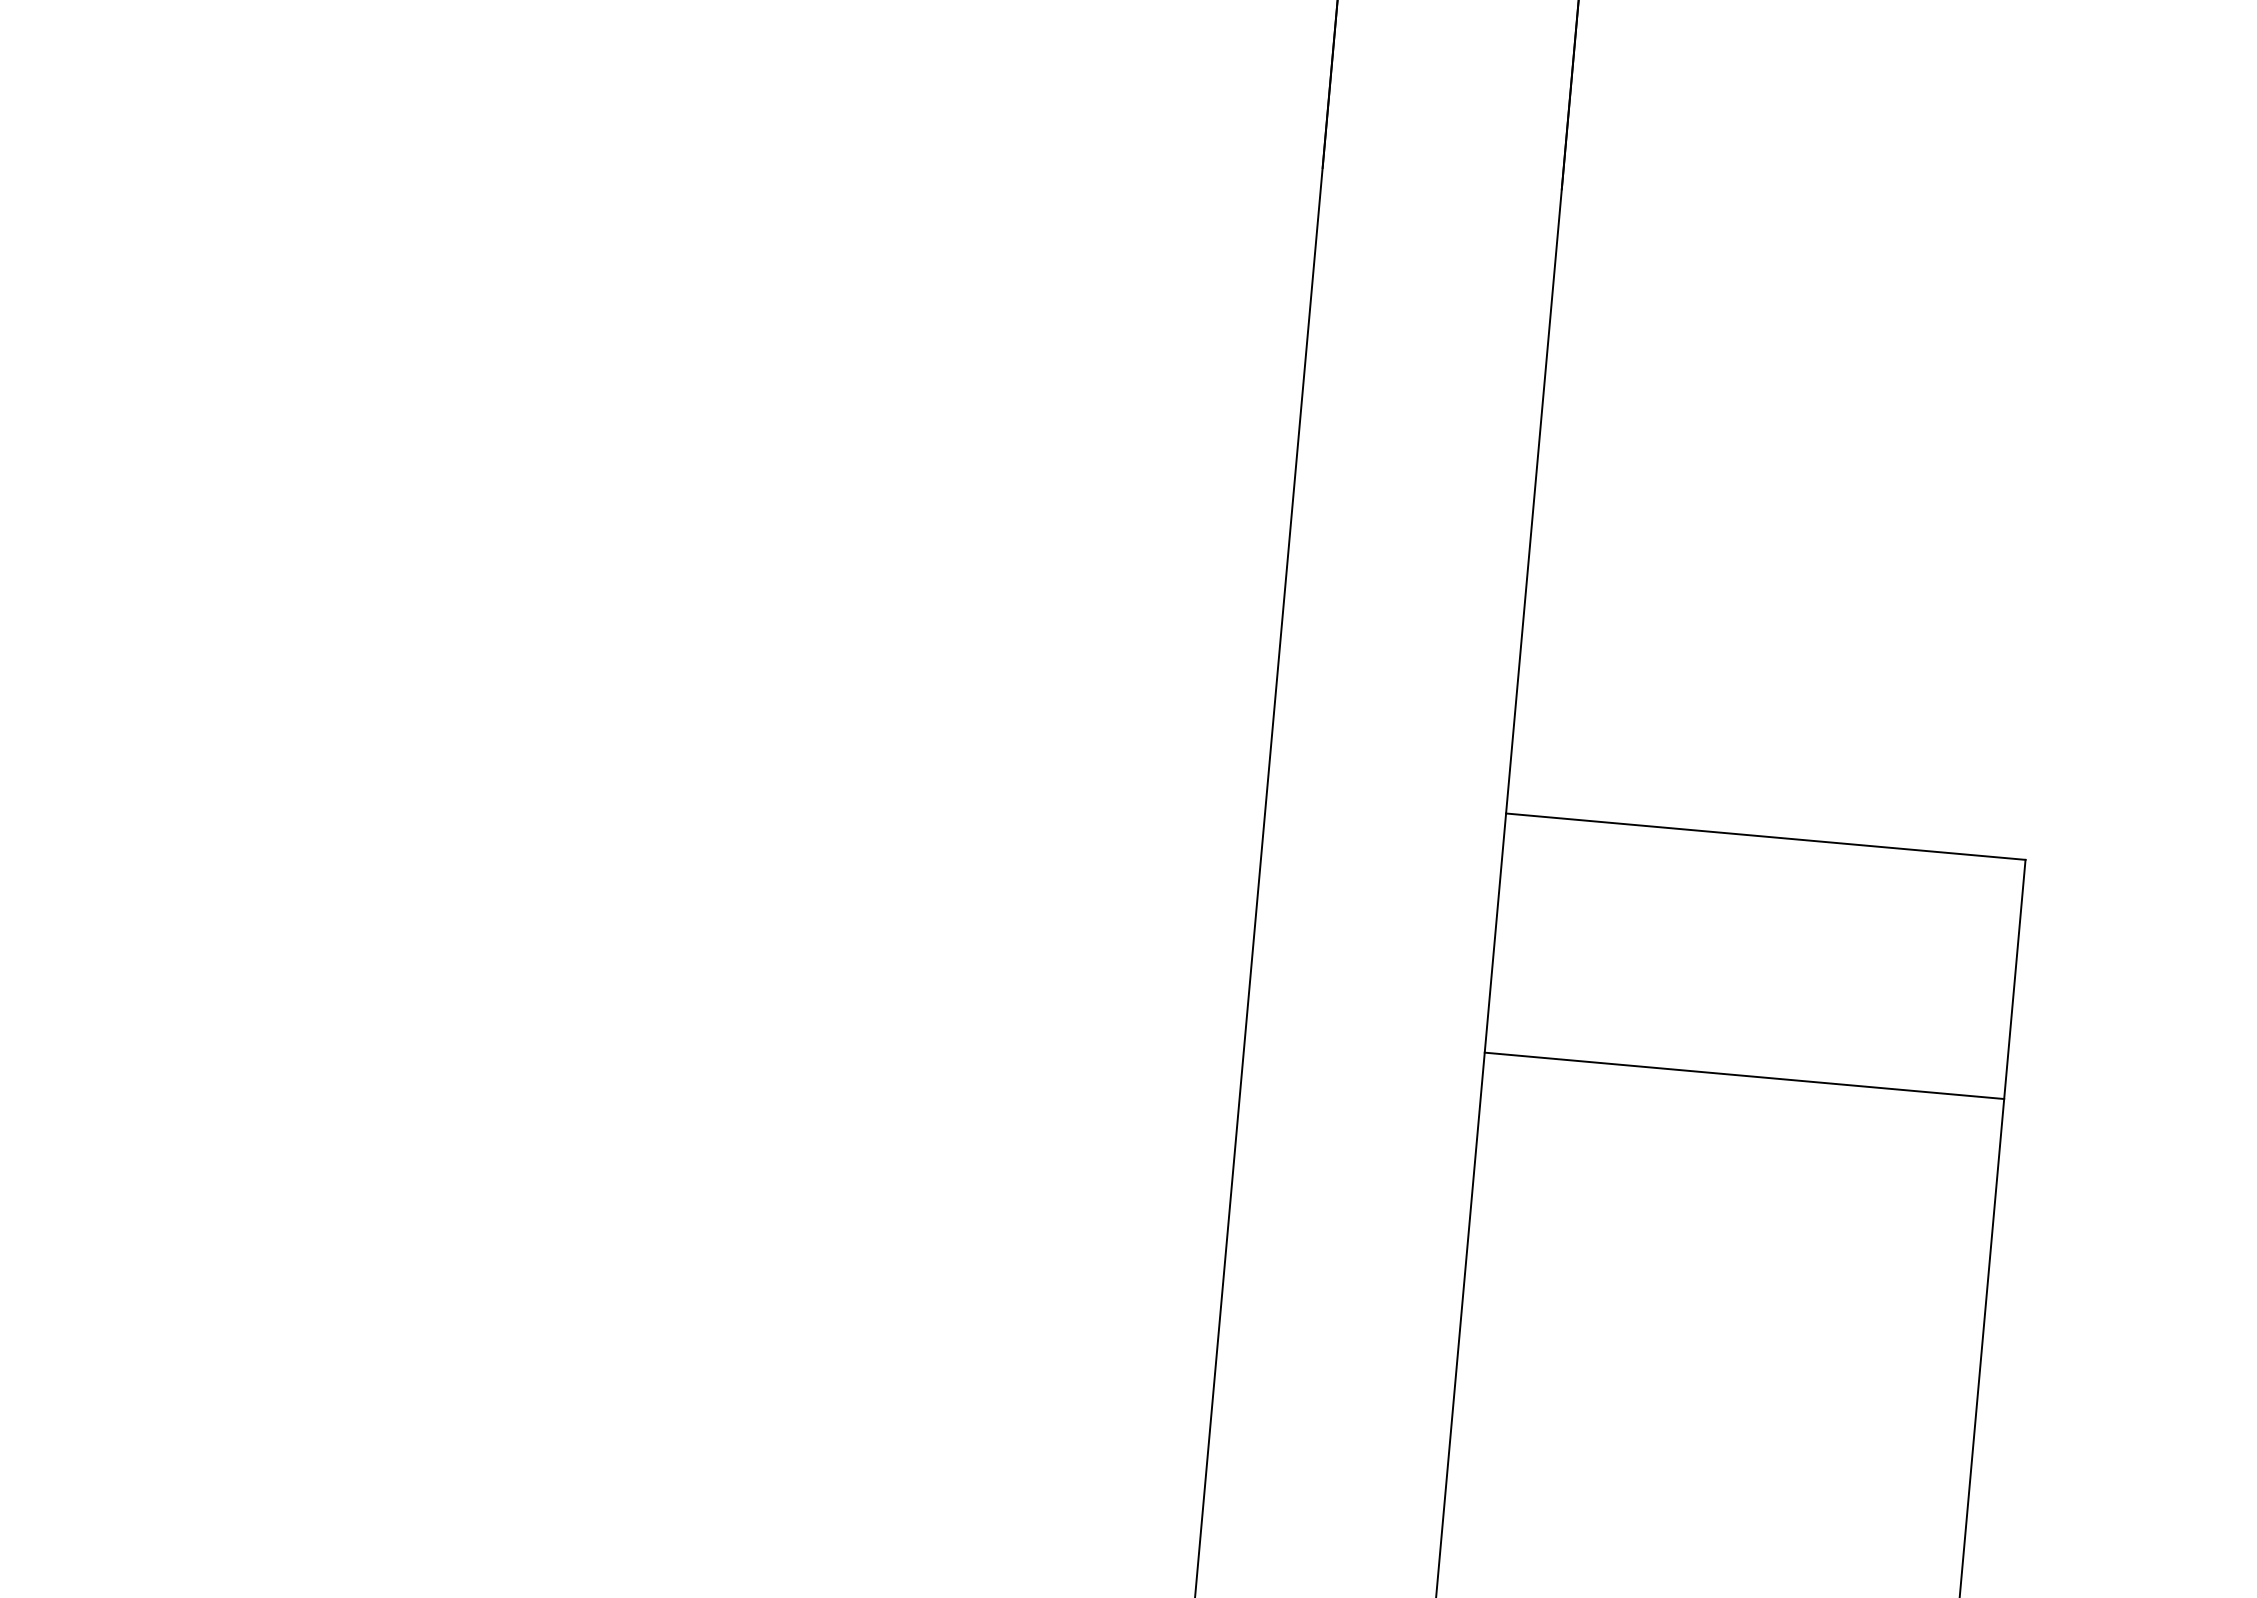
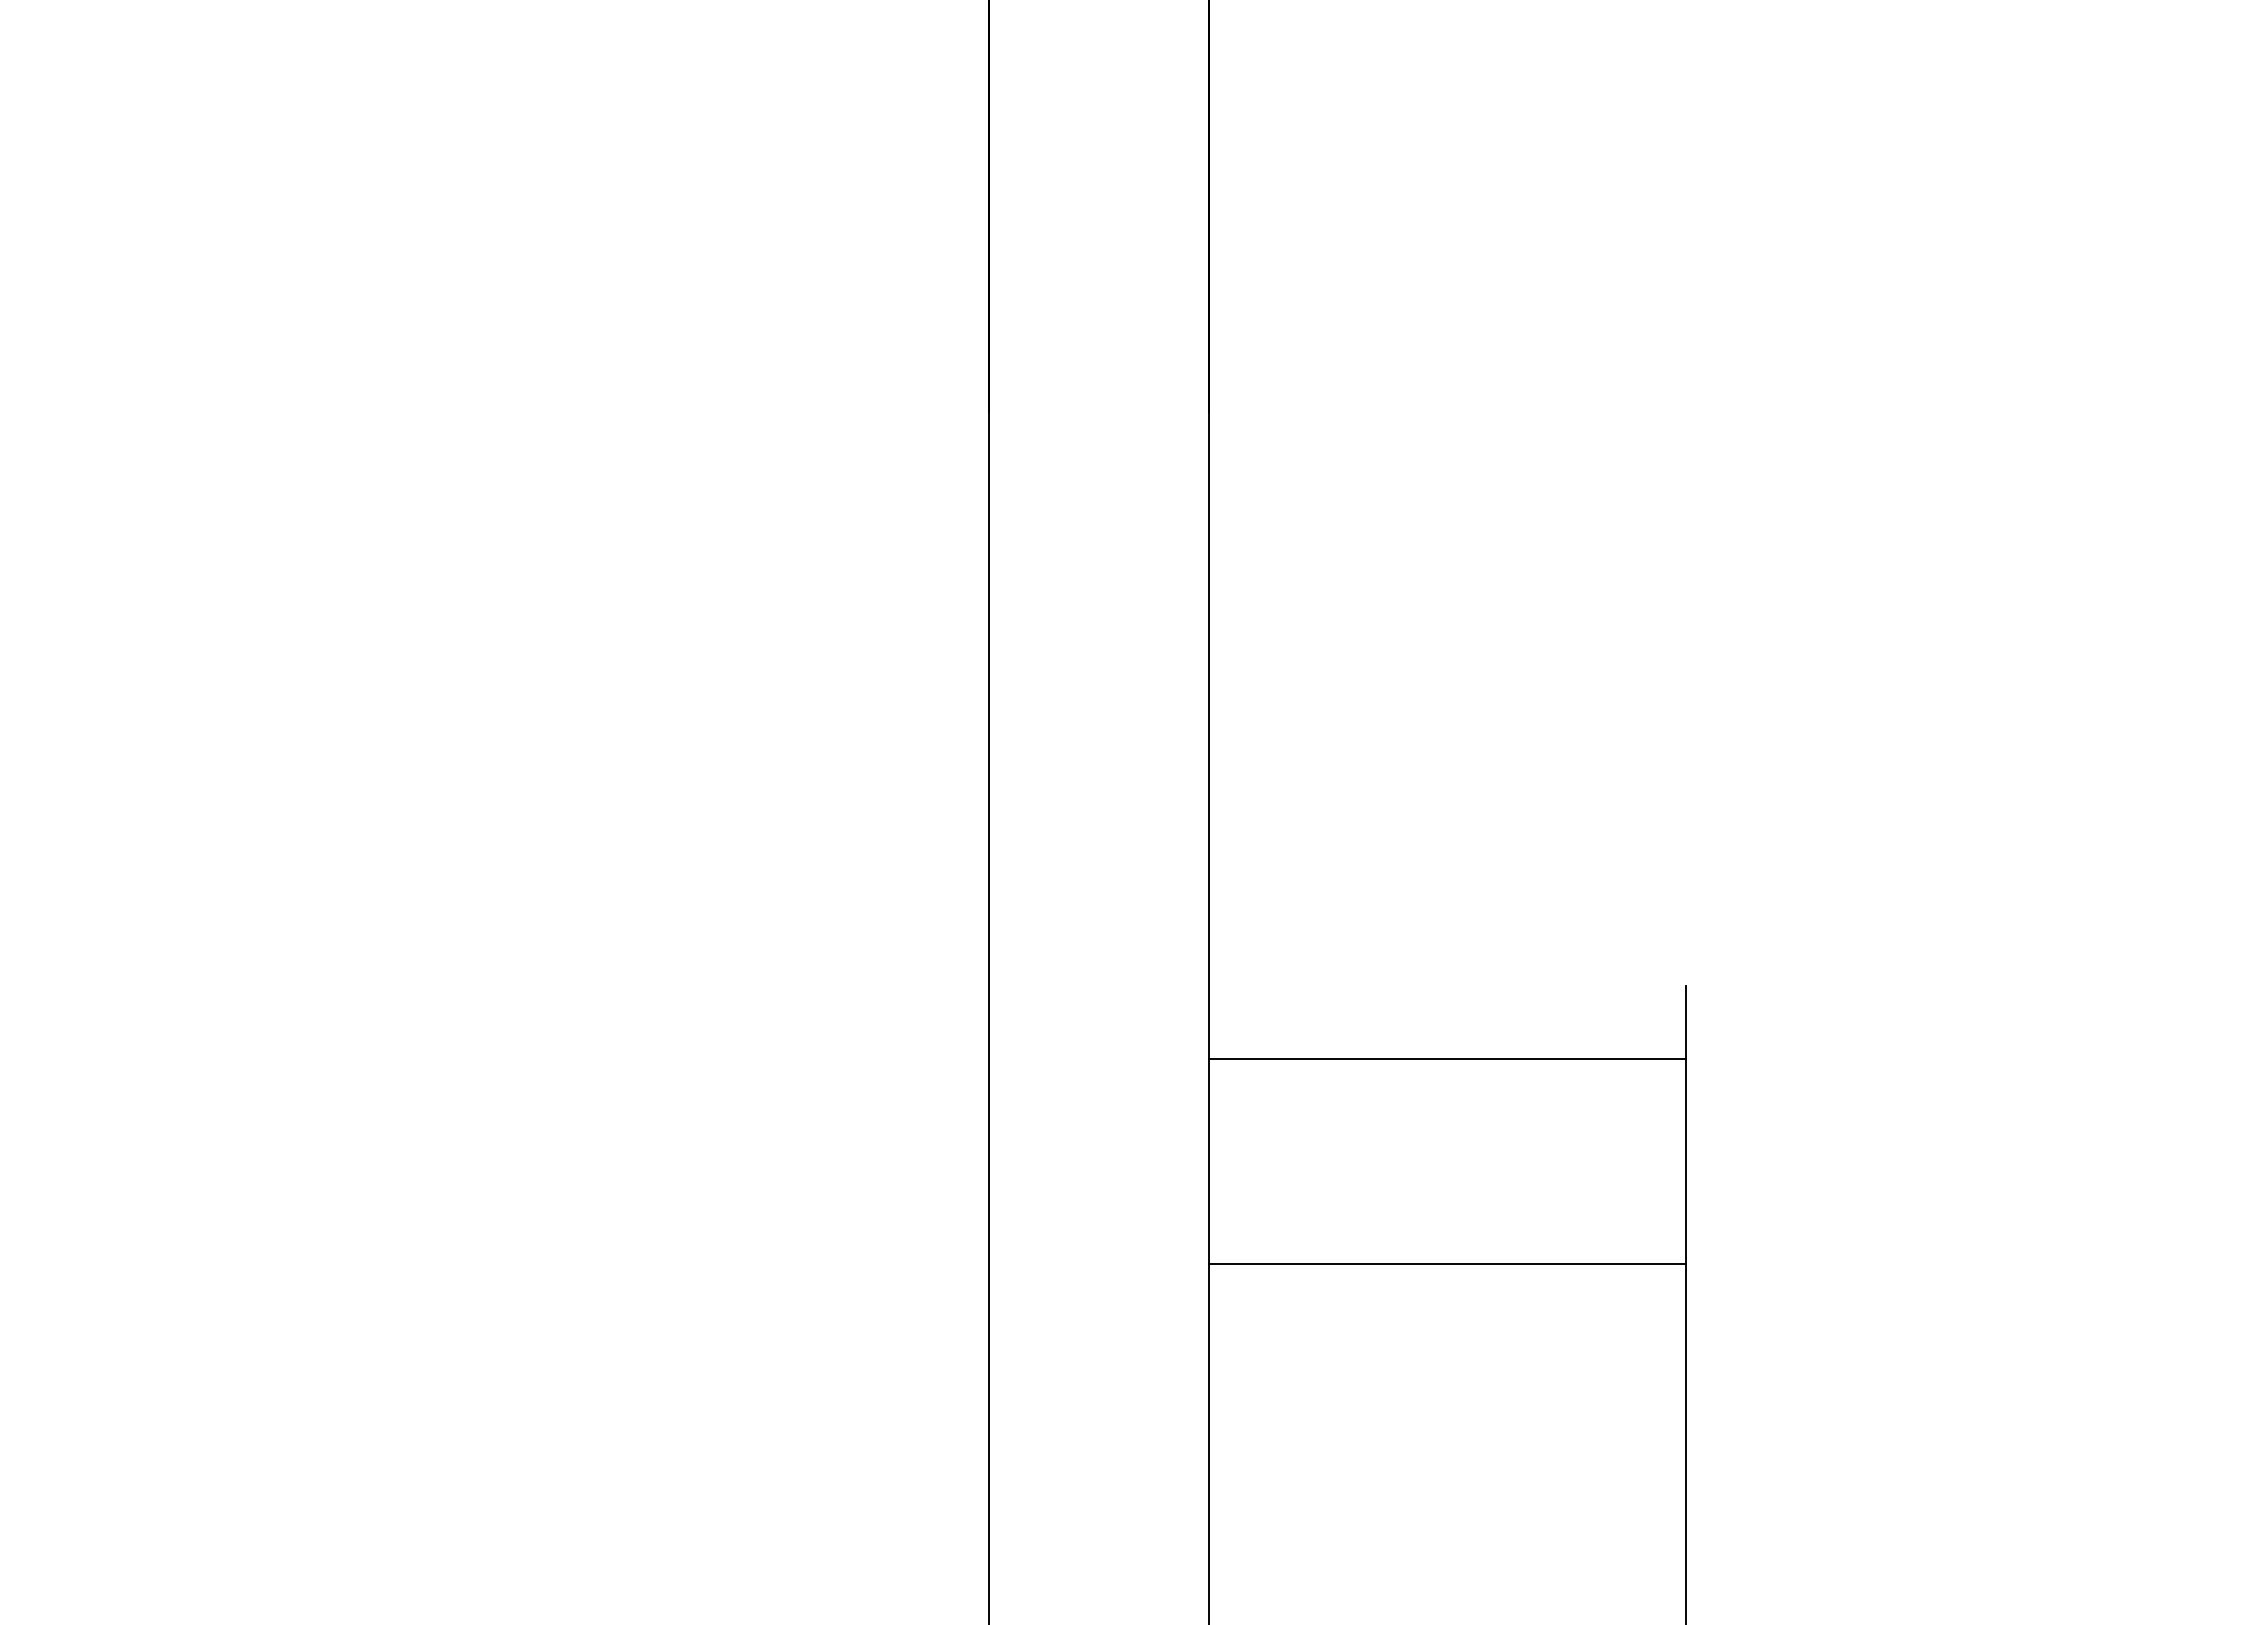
line: (1766, 837) -> (1447, 1059), moved
line: (1744, 1076) -> (1447, 1264), moved

